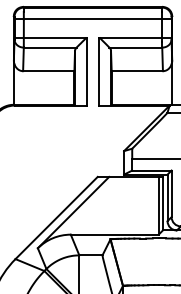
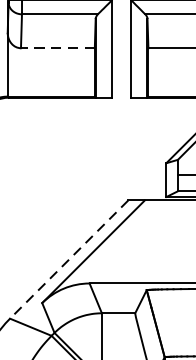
line: (48, 71) -> (57, 48), solid -> dashed
line: (56, 218) -> (69, 260), solid -> dashed

